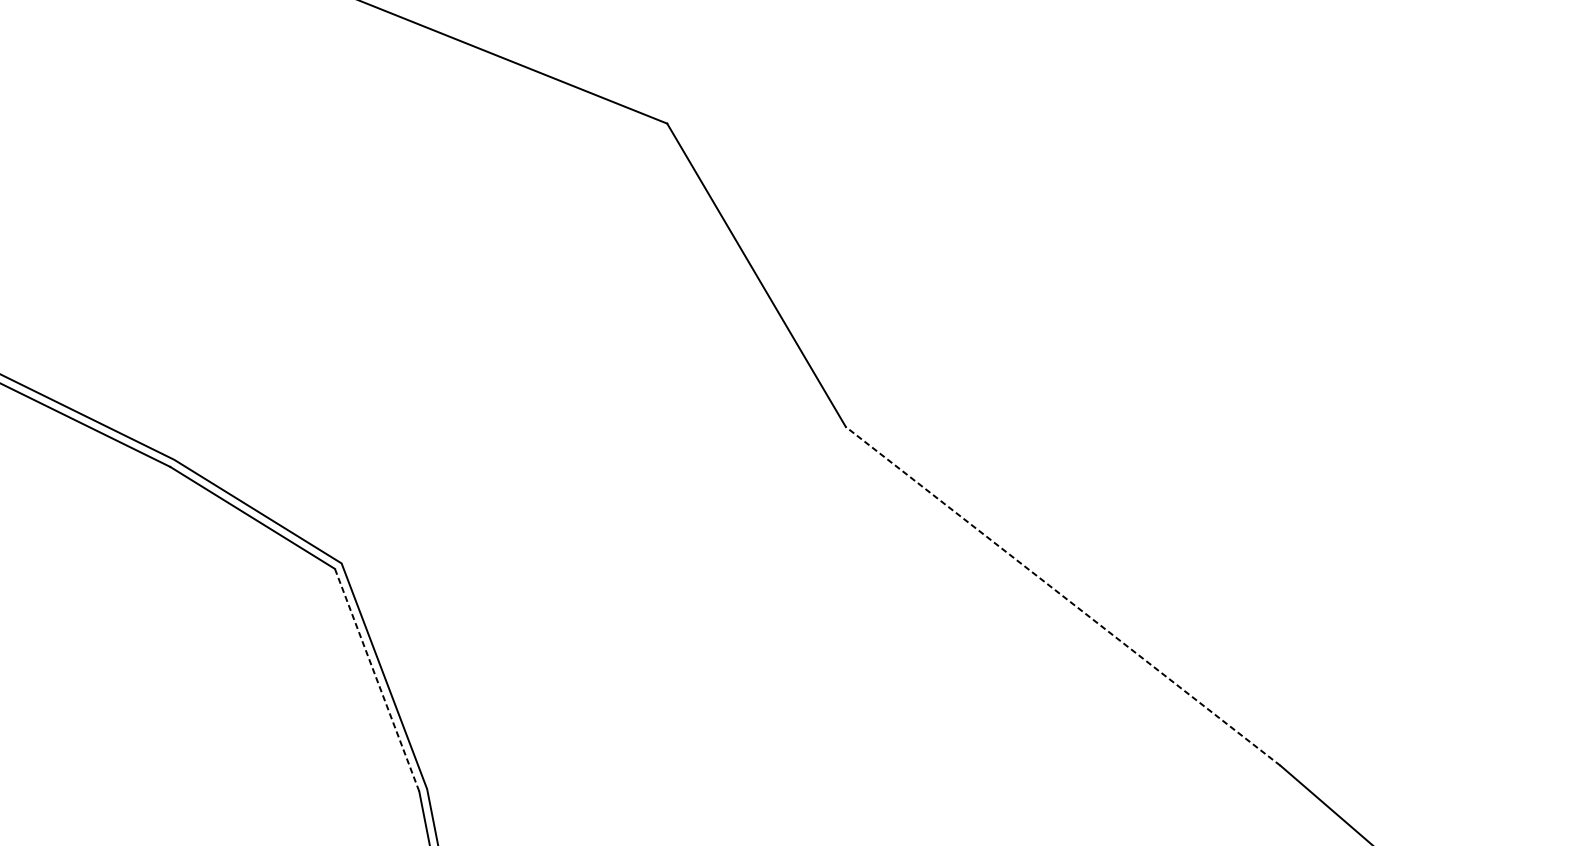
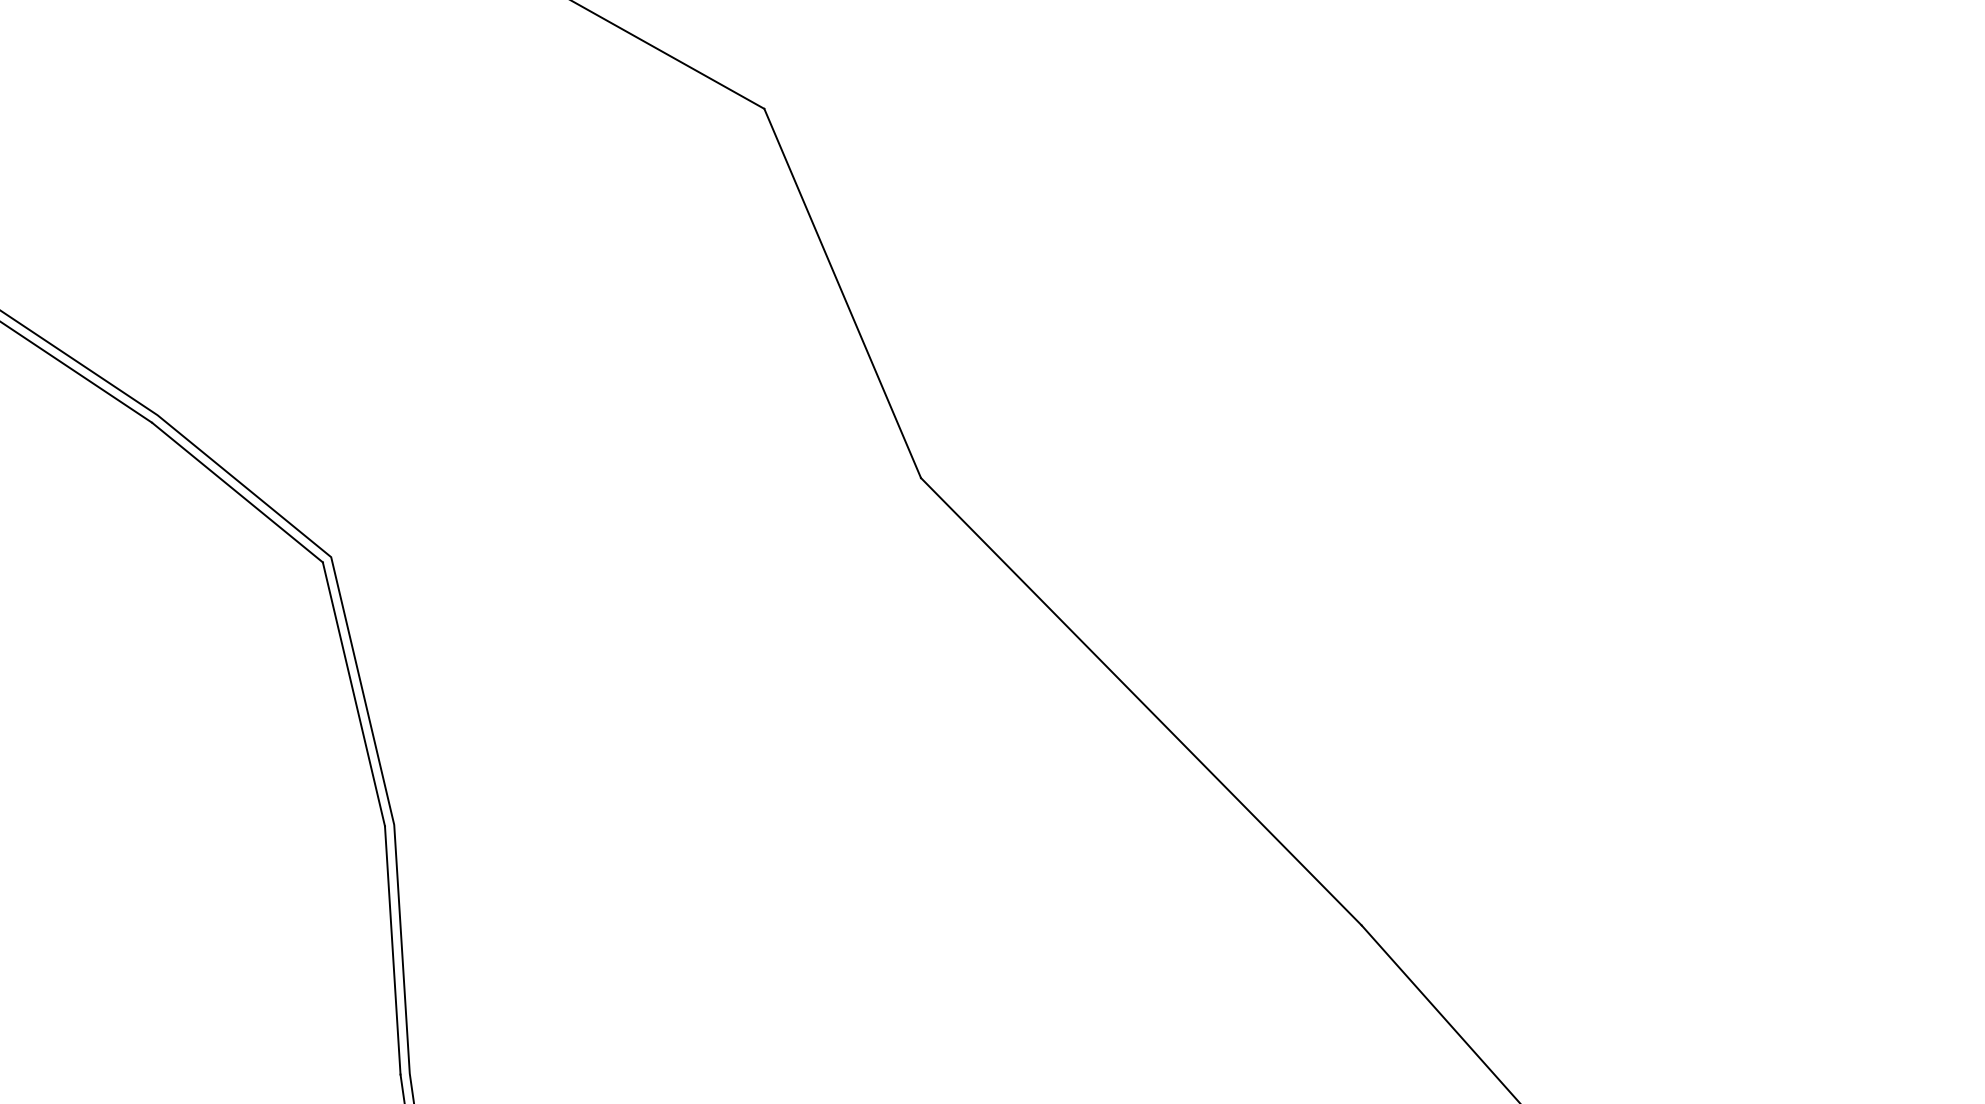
line: (1063, 596) -> (1141, 701), dashed -> solid
line: (376, 680) -> (353, 694), dashed -> solid

